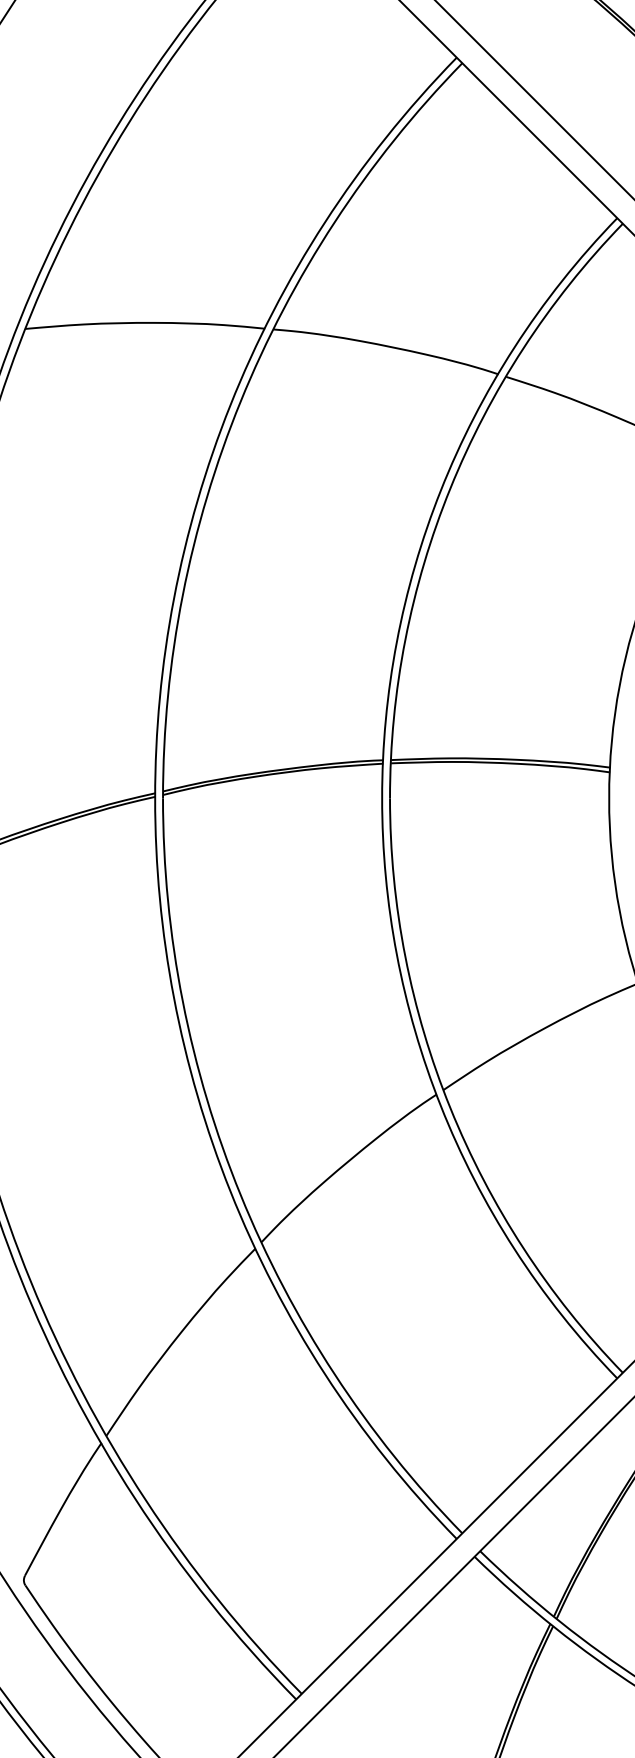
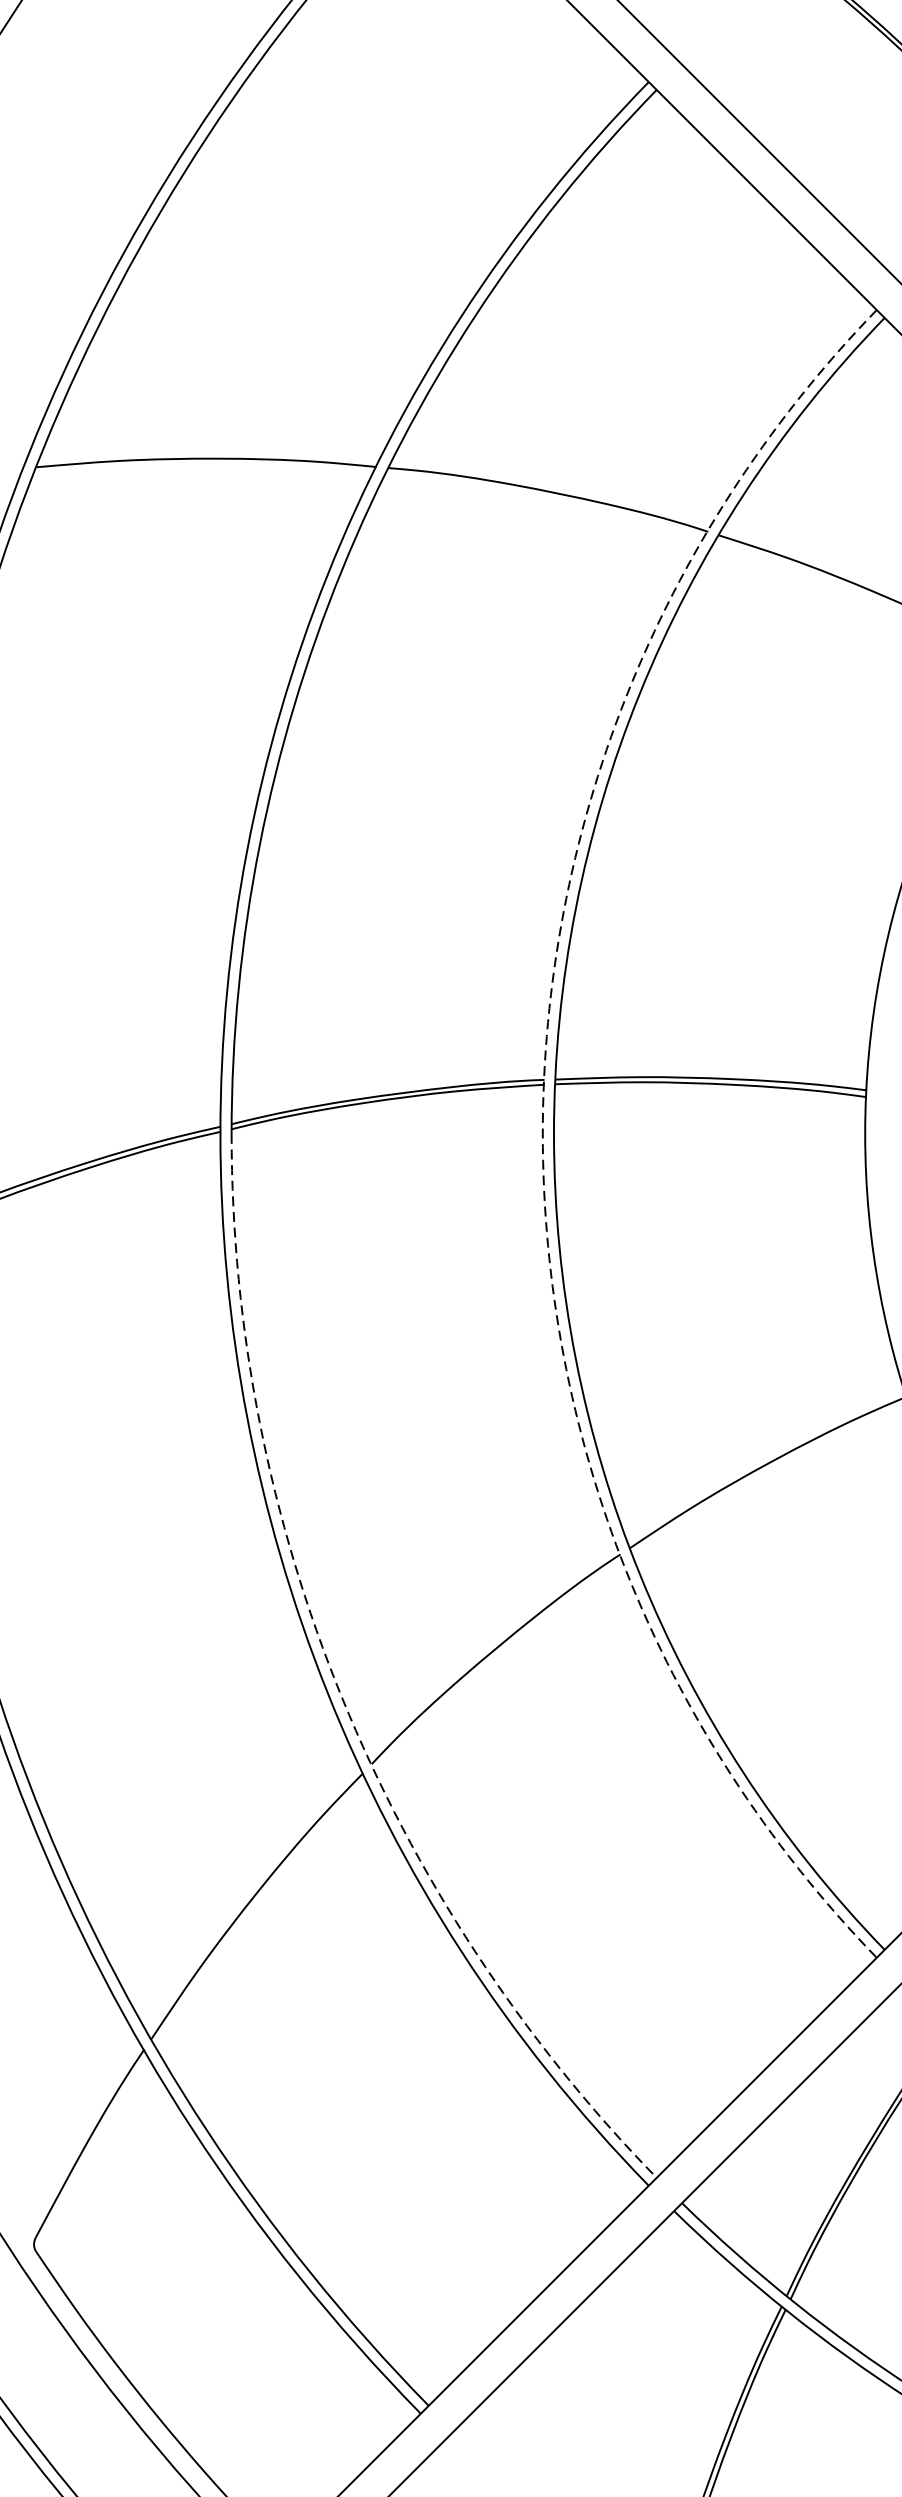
arc: (382, 798) -> (543, 1134), solid -> dashed
arc: (240, 1195) -> (341, 1697), solid -> dashed

